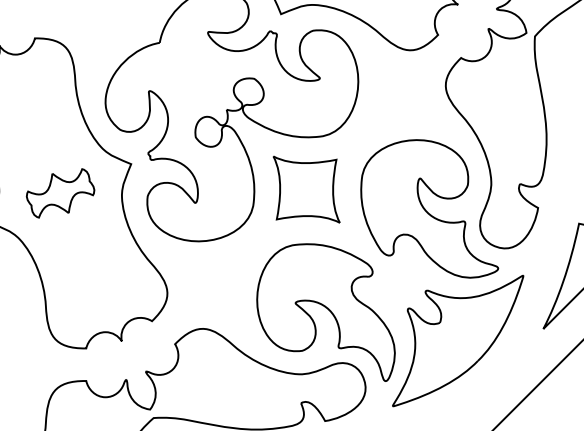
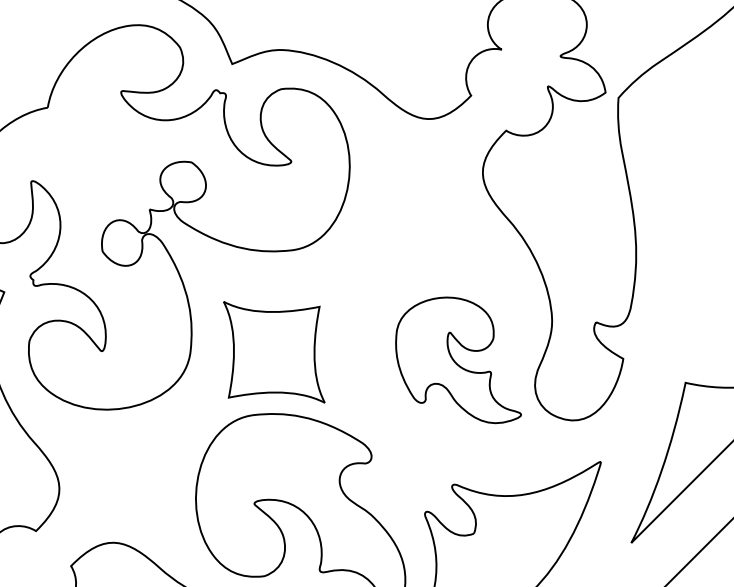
part: (306, 189) -> (274, 352), moved
part: (429, 208) -> (458, 359), size x0.6

